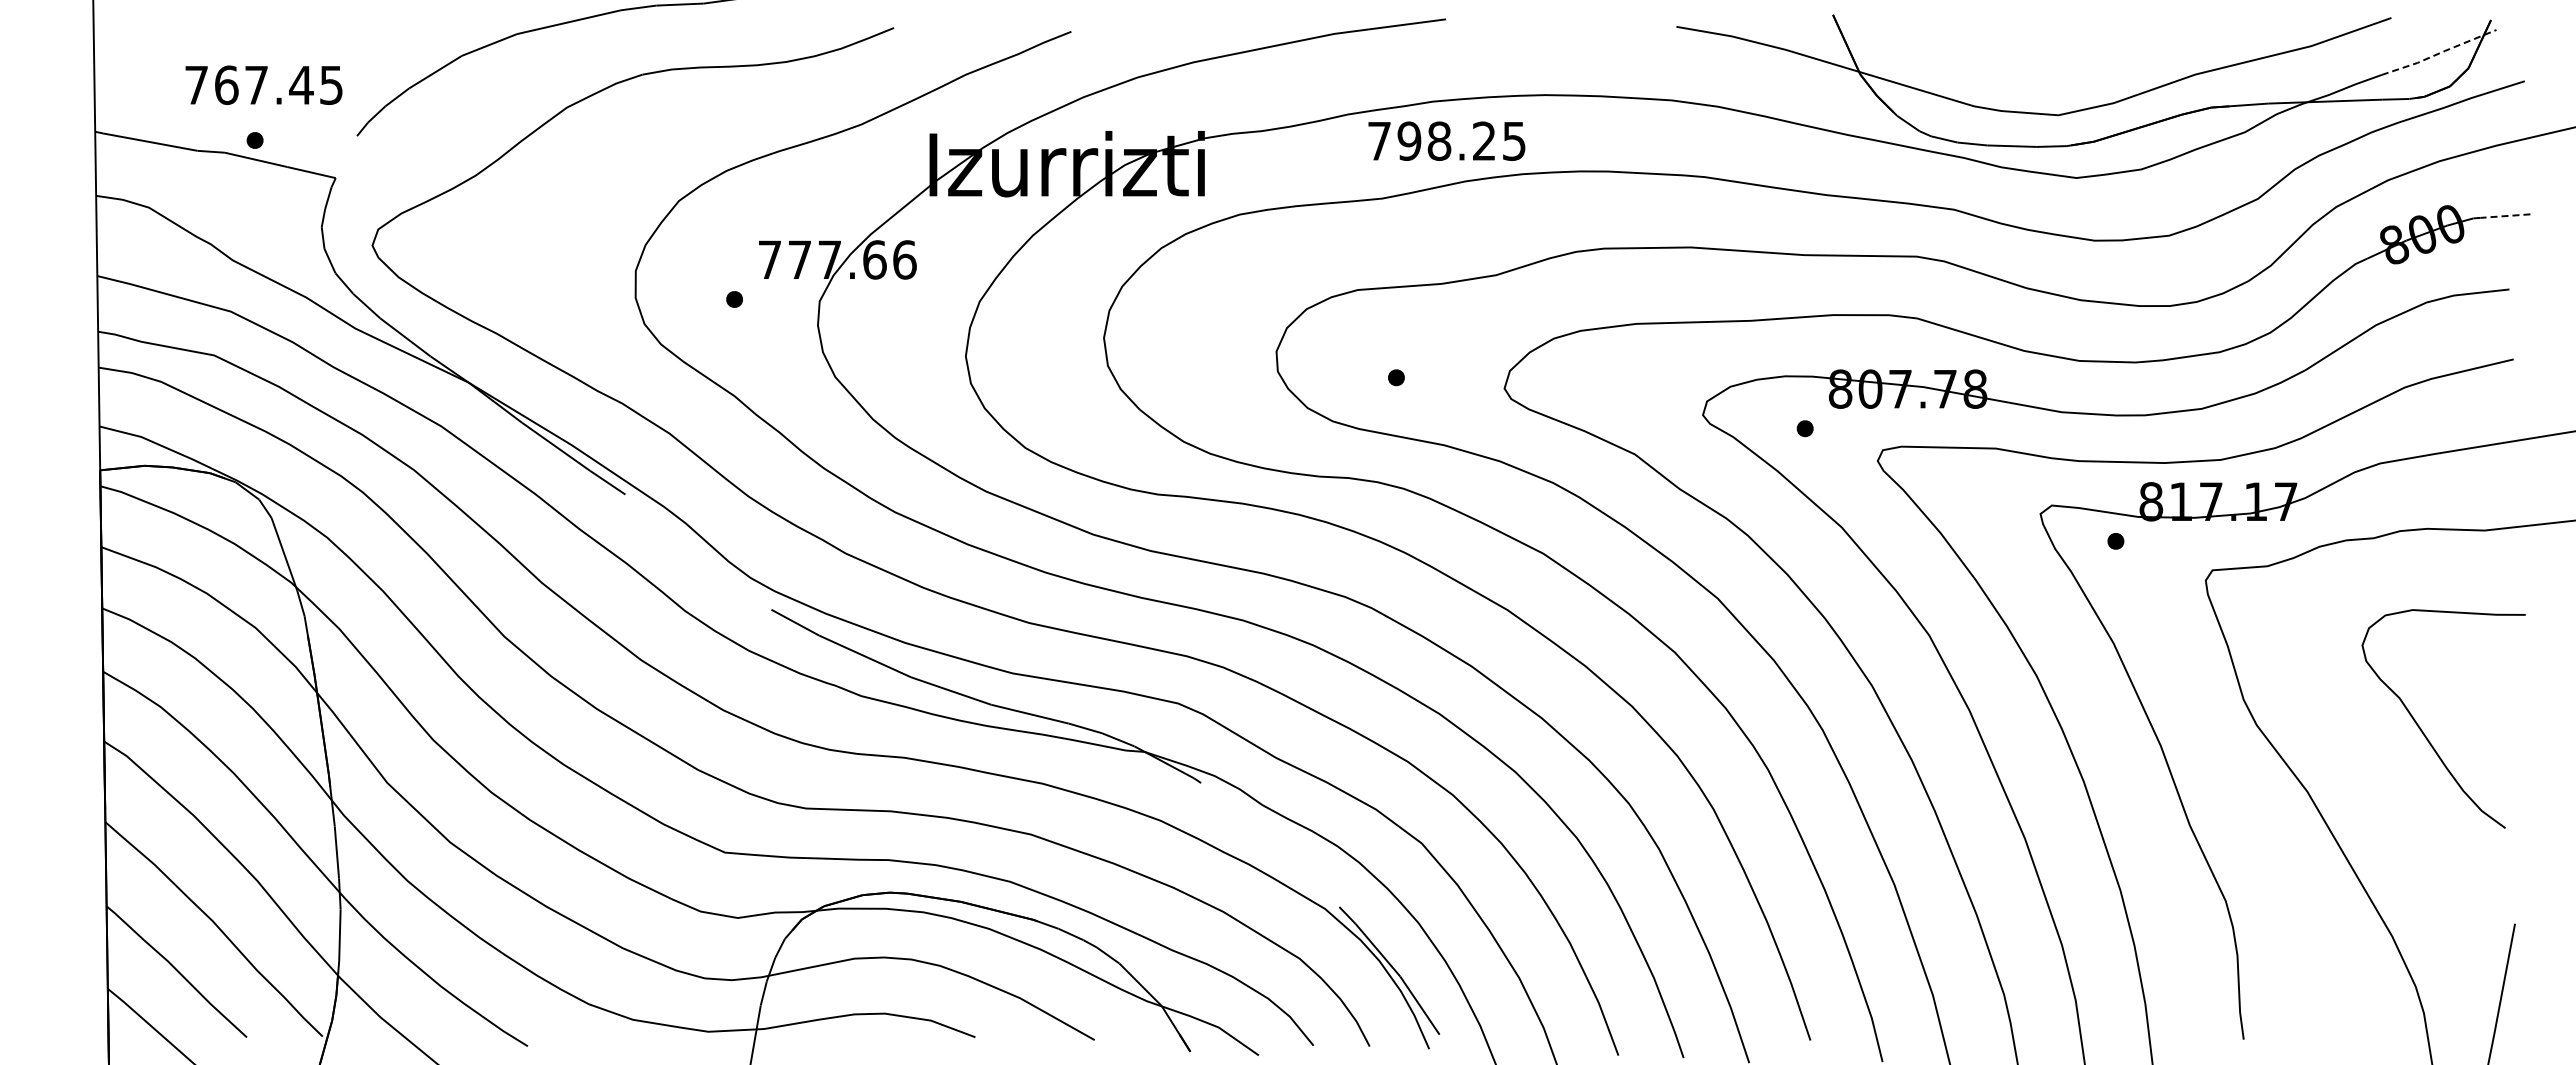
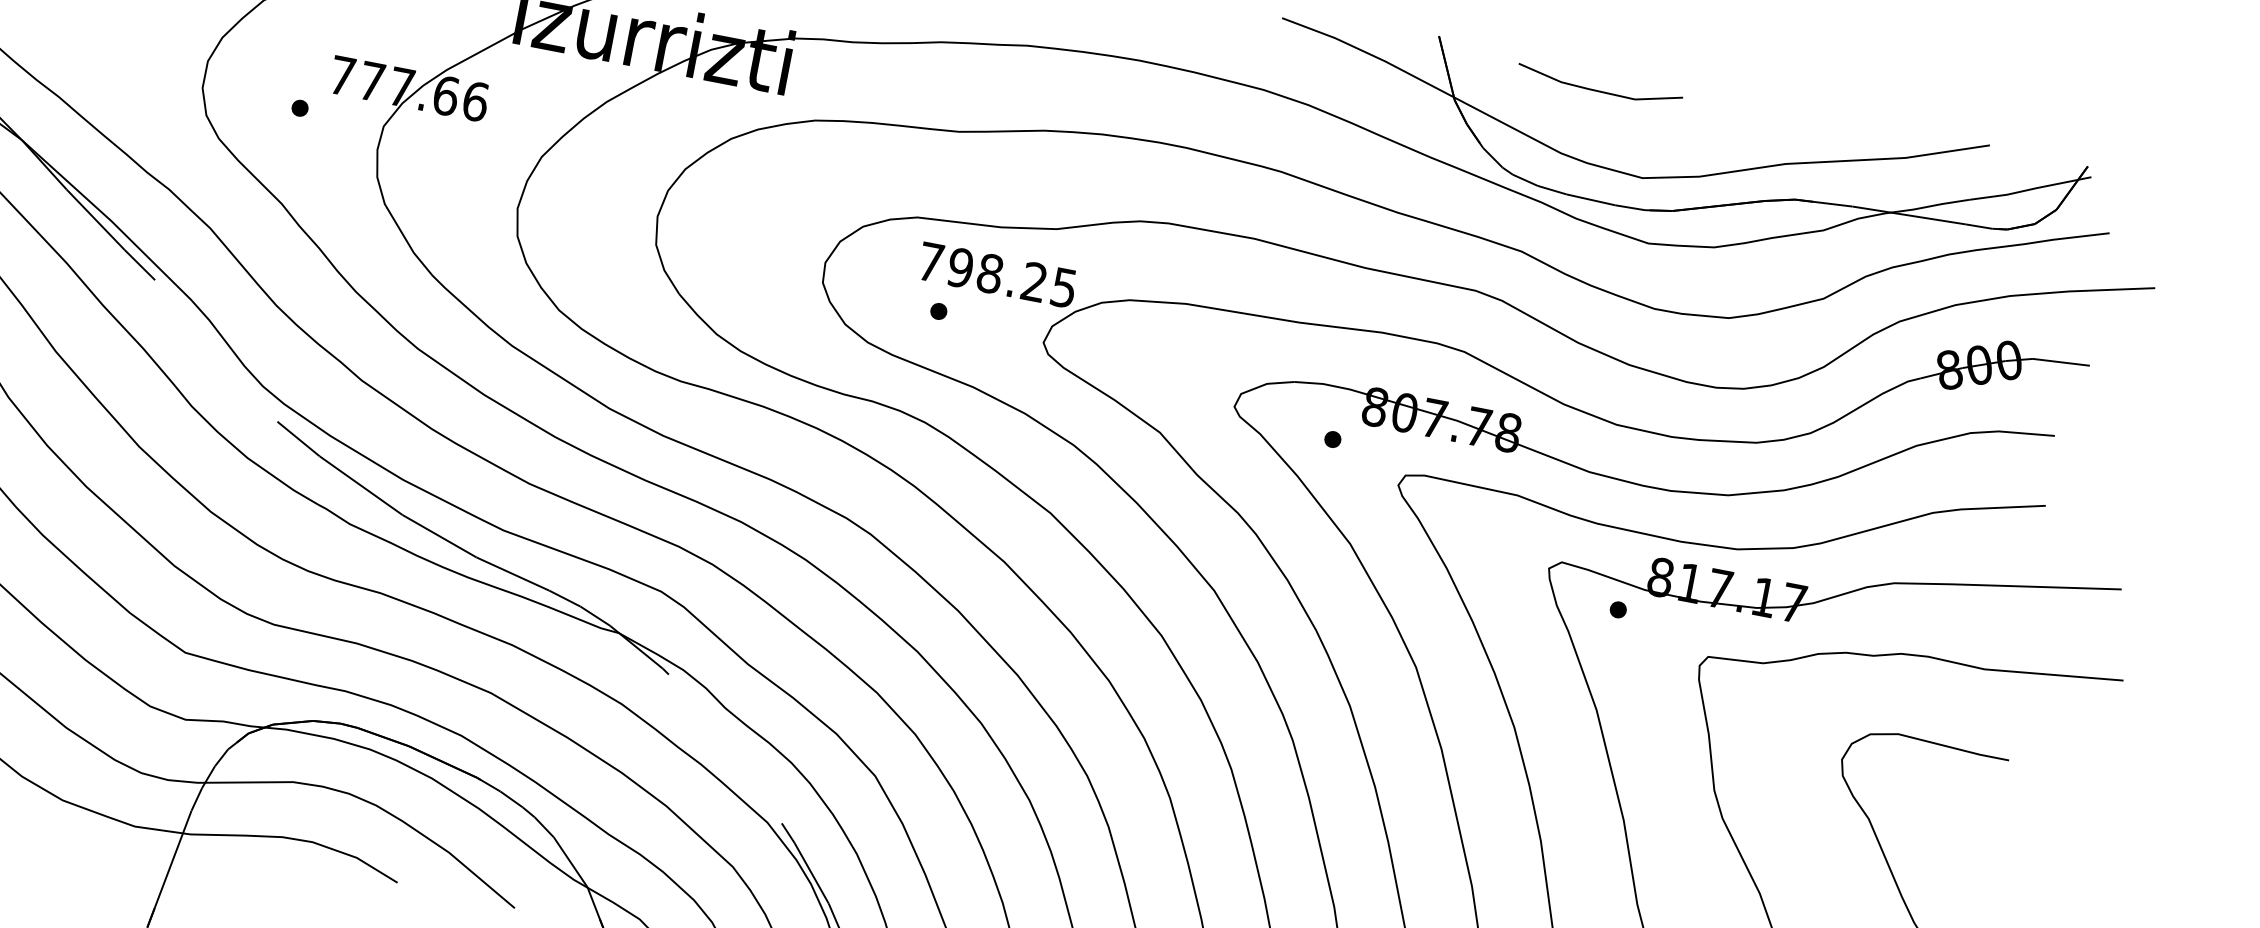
line: (1999, 37) -> (1599, 90), added
line: (2439, 53) -> (2030, 189), dashed -> solid
text: (1446, 140) -> (997, 274), moved
line: (2505, 216) -> (2064, 363), dashed -> solid

